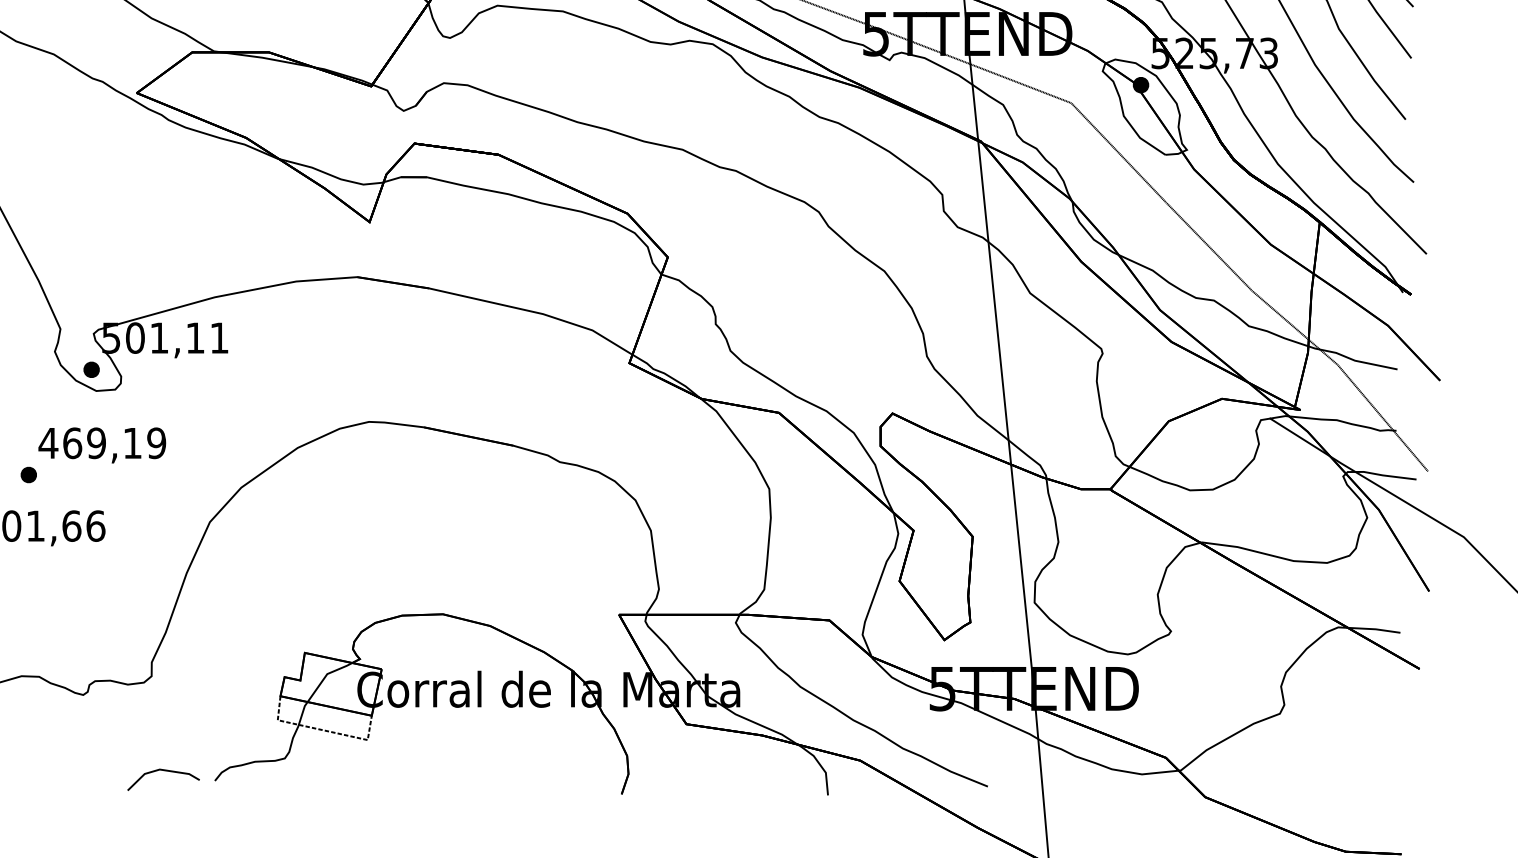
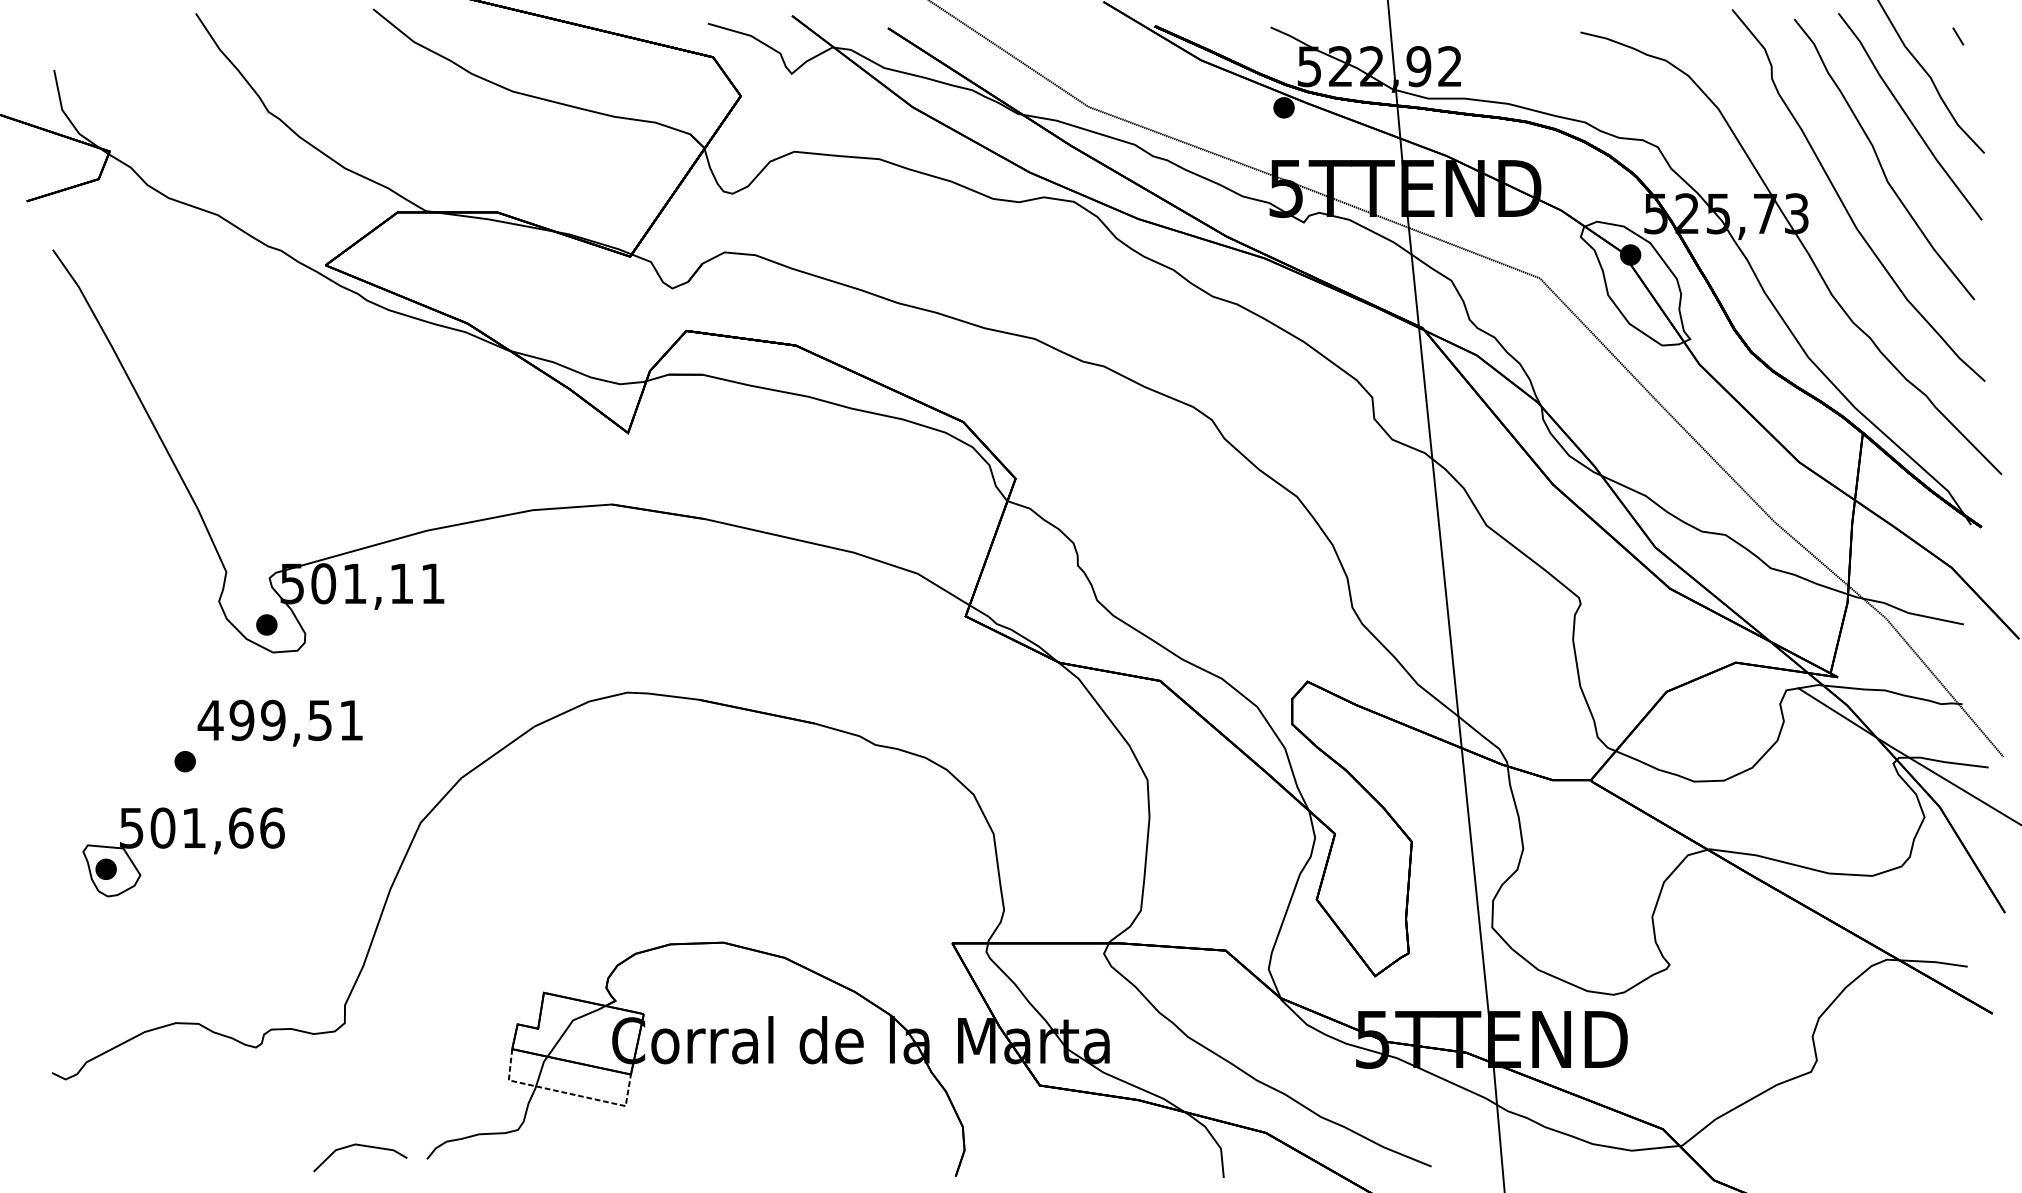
text: (114, 443) -> (296, 720), 469,19 -> 499,51

